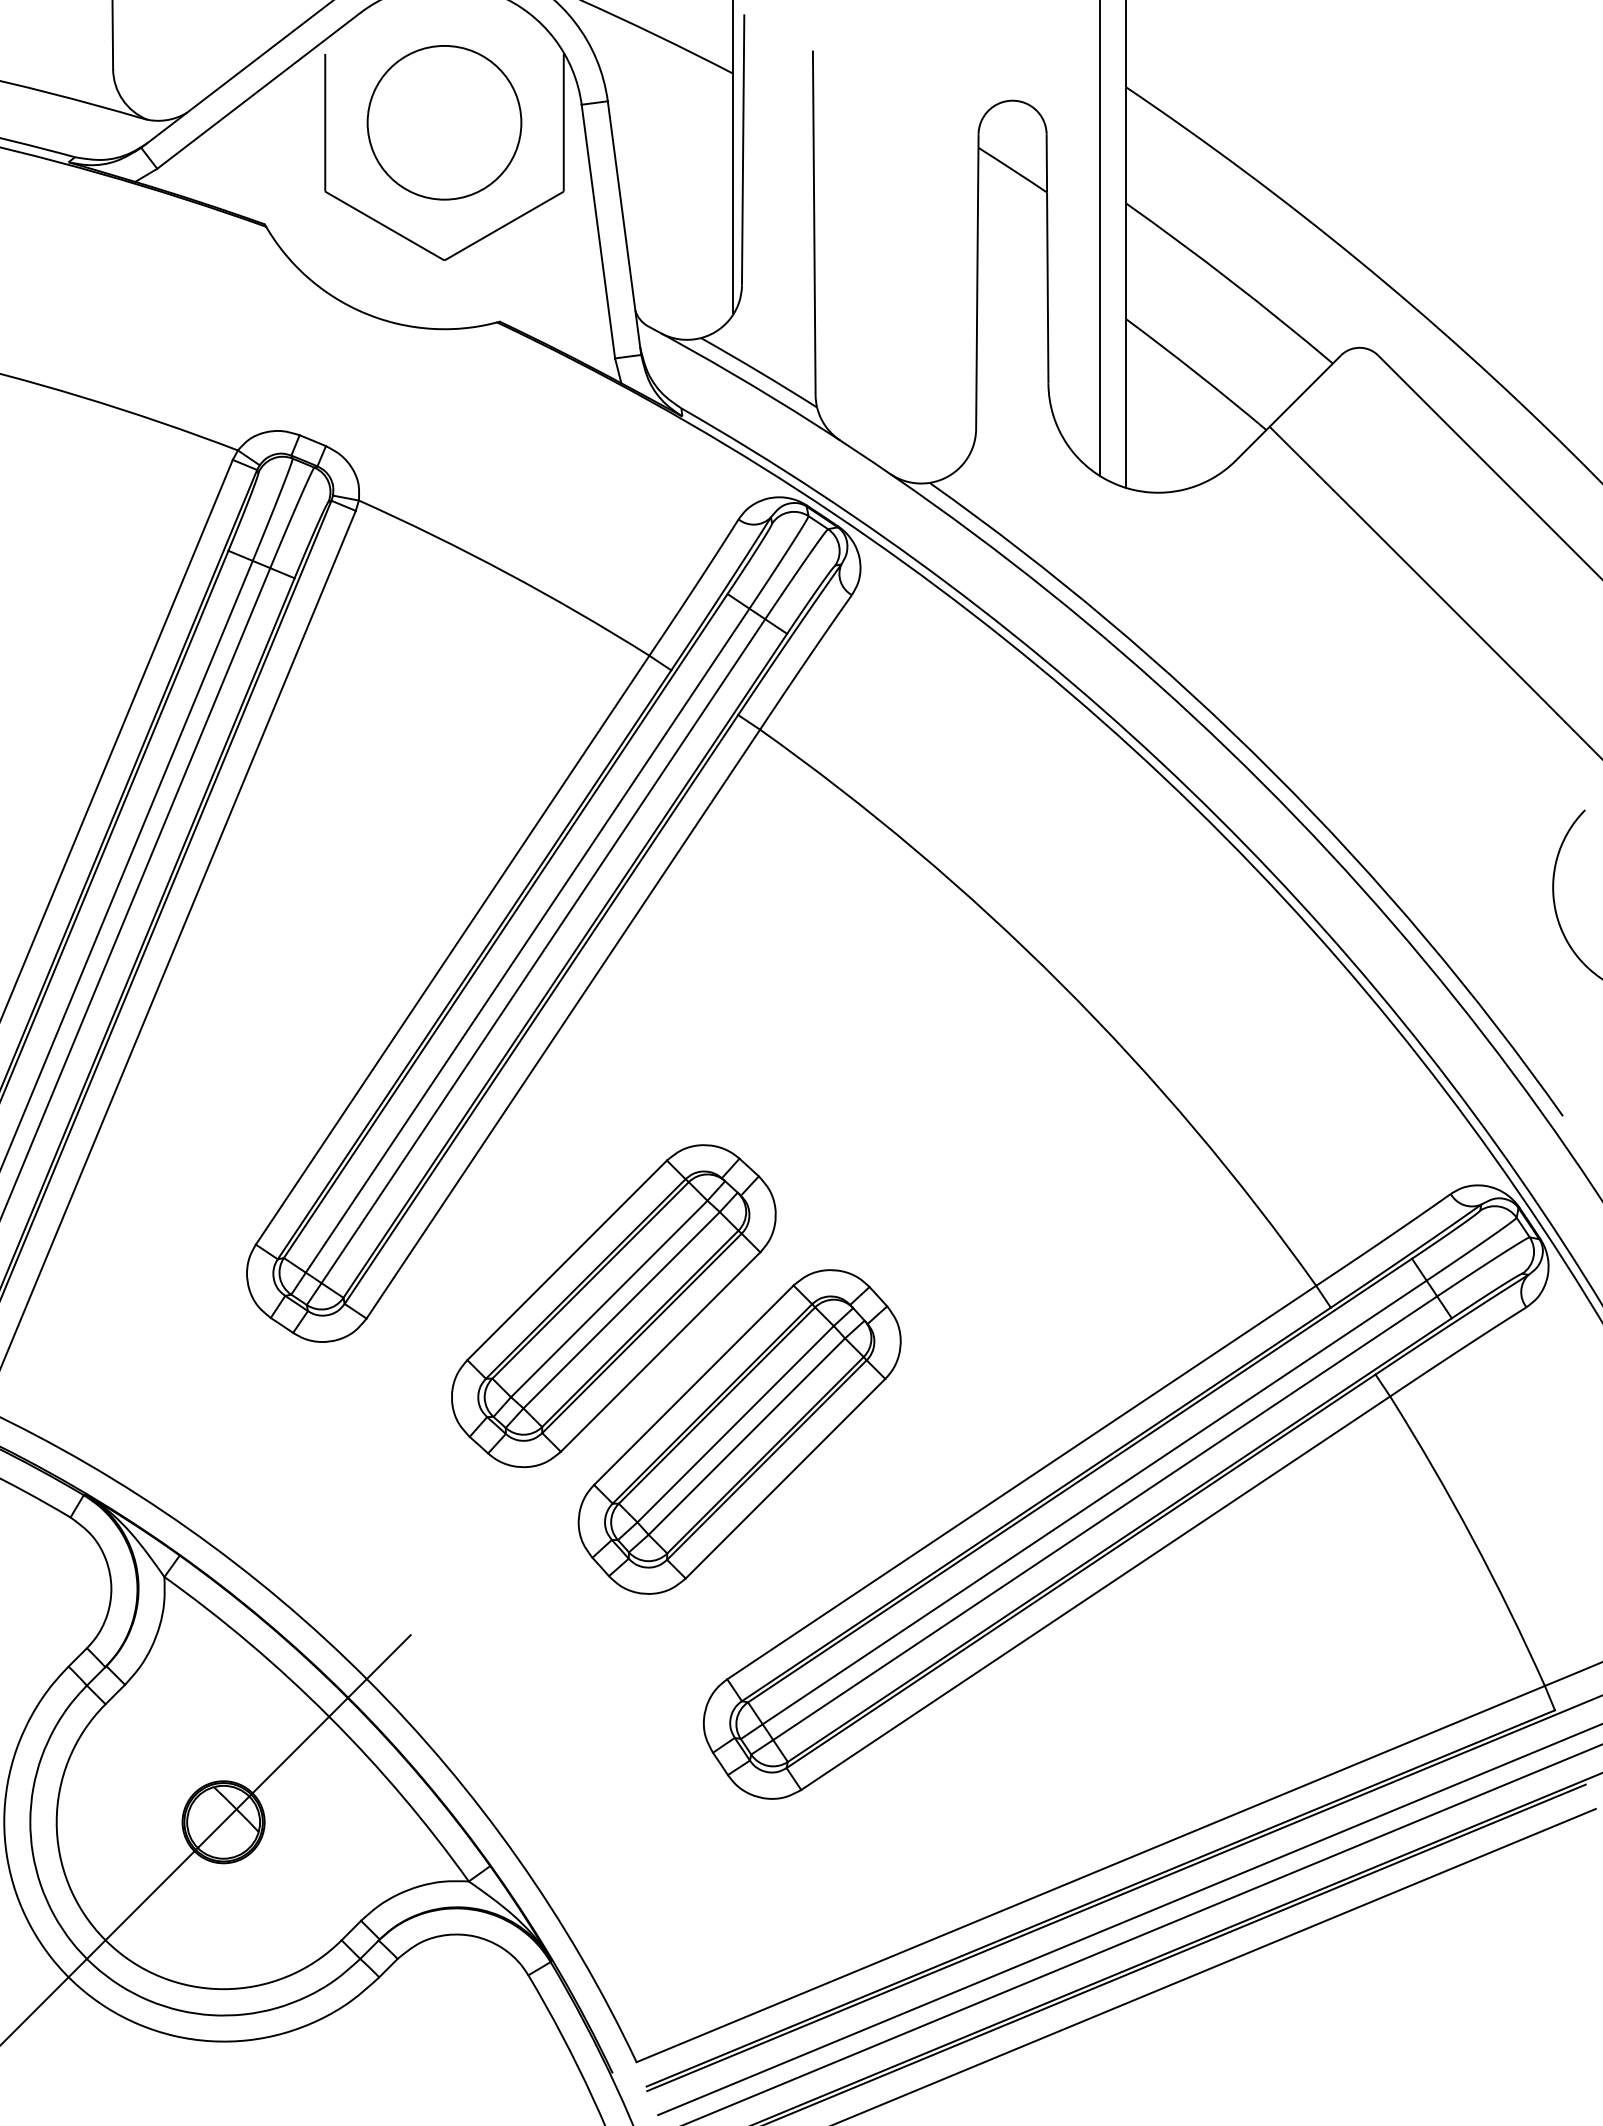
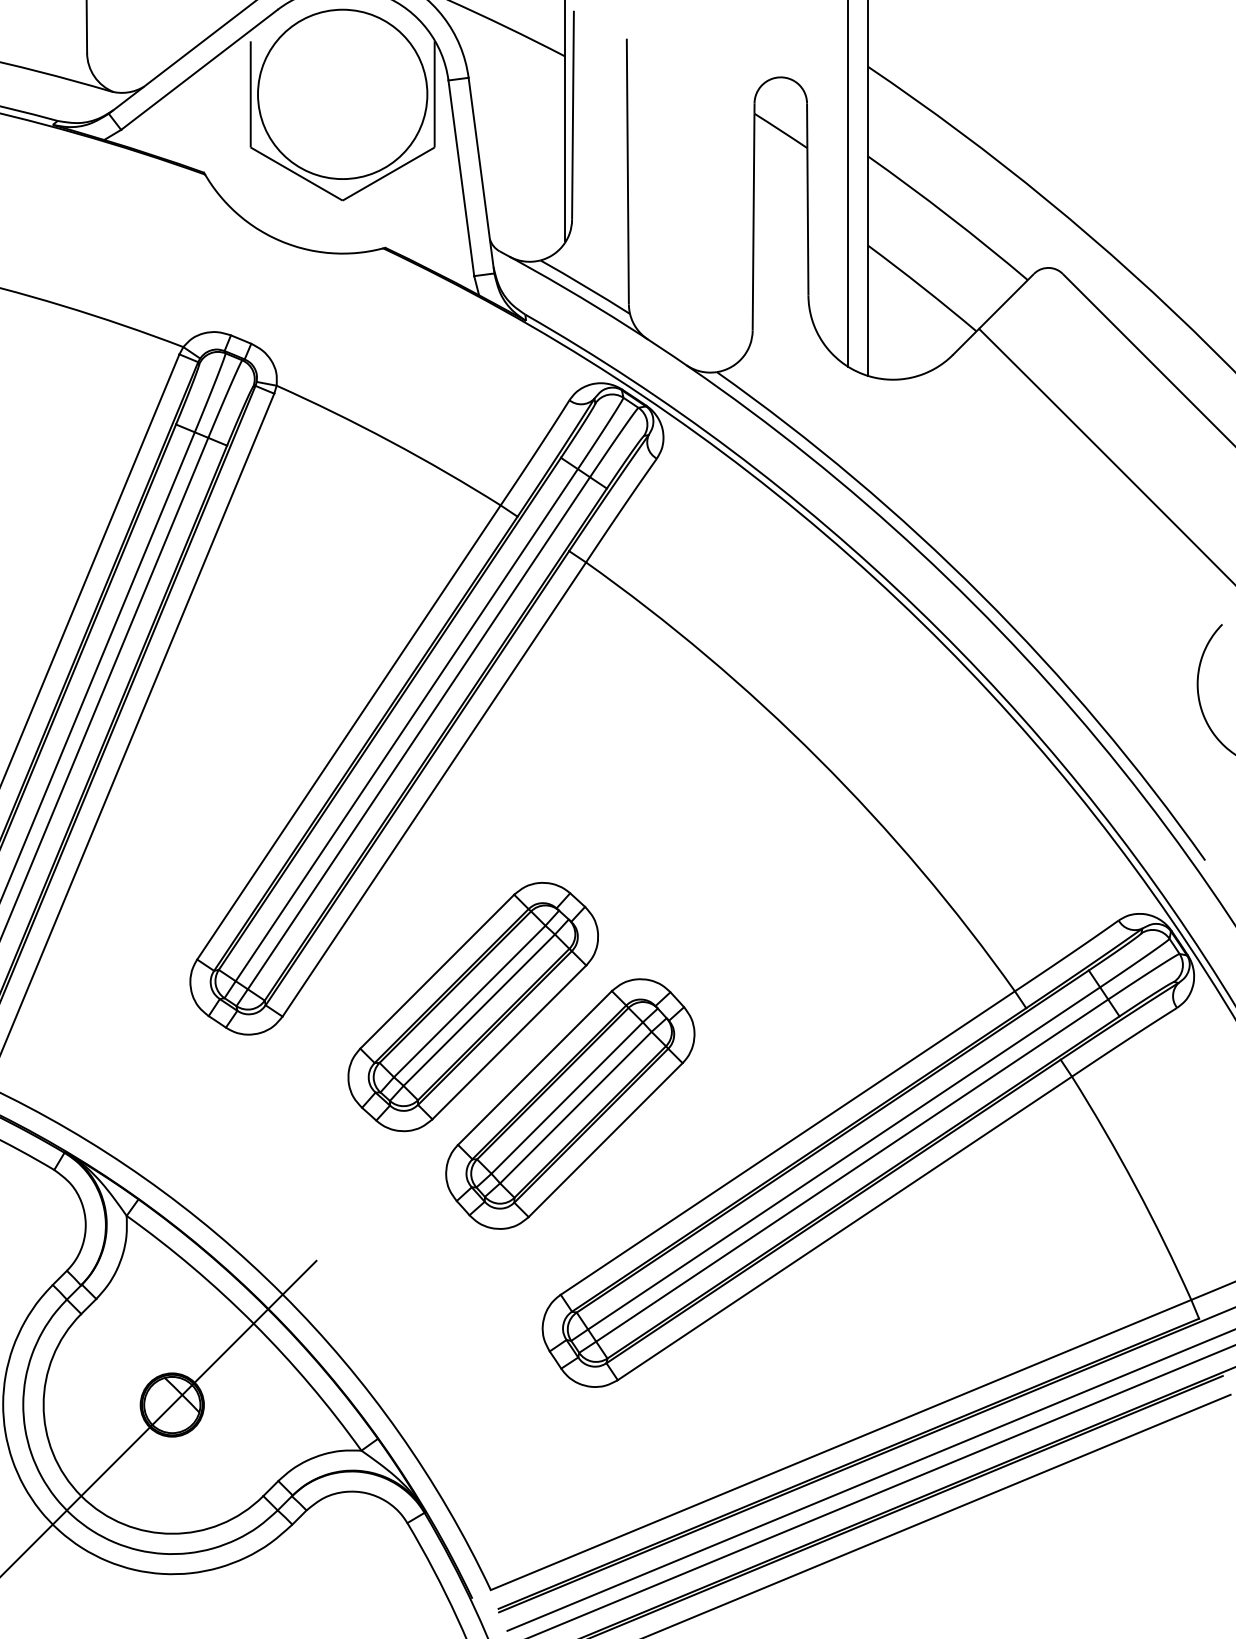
circle: (444, 122) -> (342, 94), size x1.43

